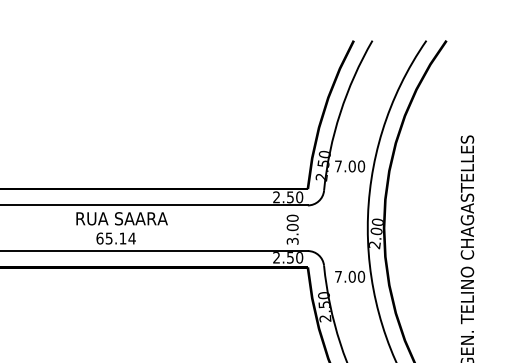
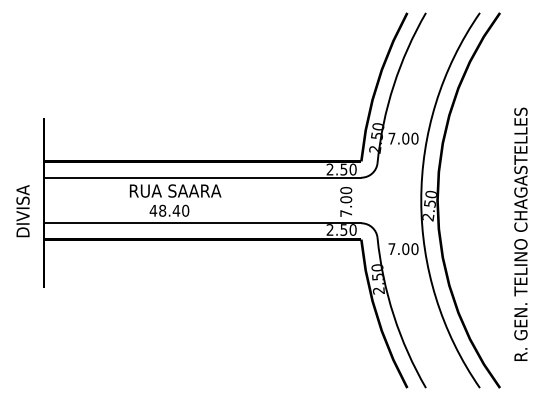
text: (376, 231) -> (429, 203), 2.00 -> 2.50
text: (116, 238) -> (169, 210), 65.14 -> 48.40
text: (293, 241) -> (346, 213), 3.00 -> 7.00

